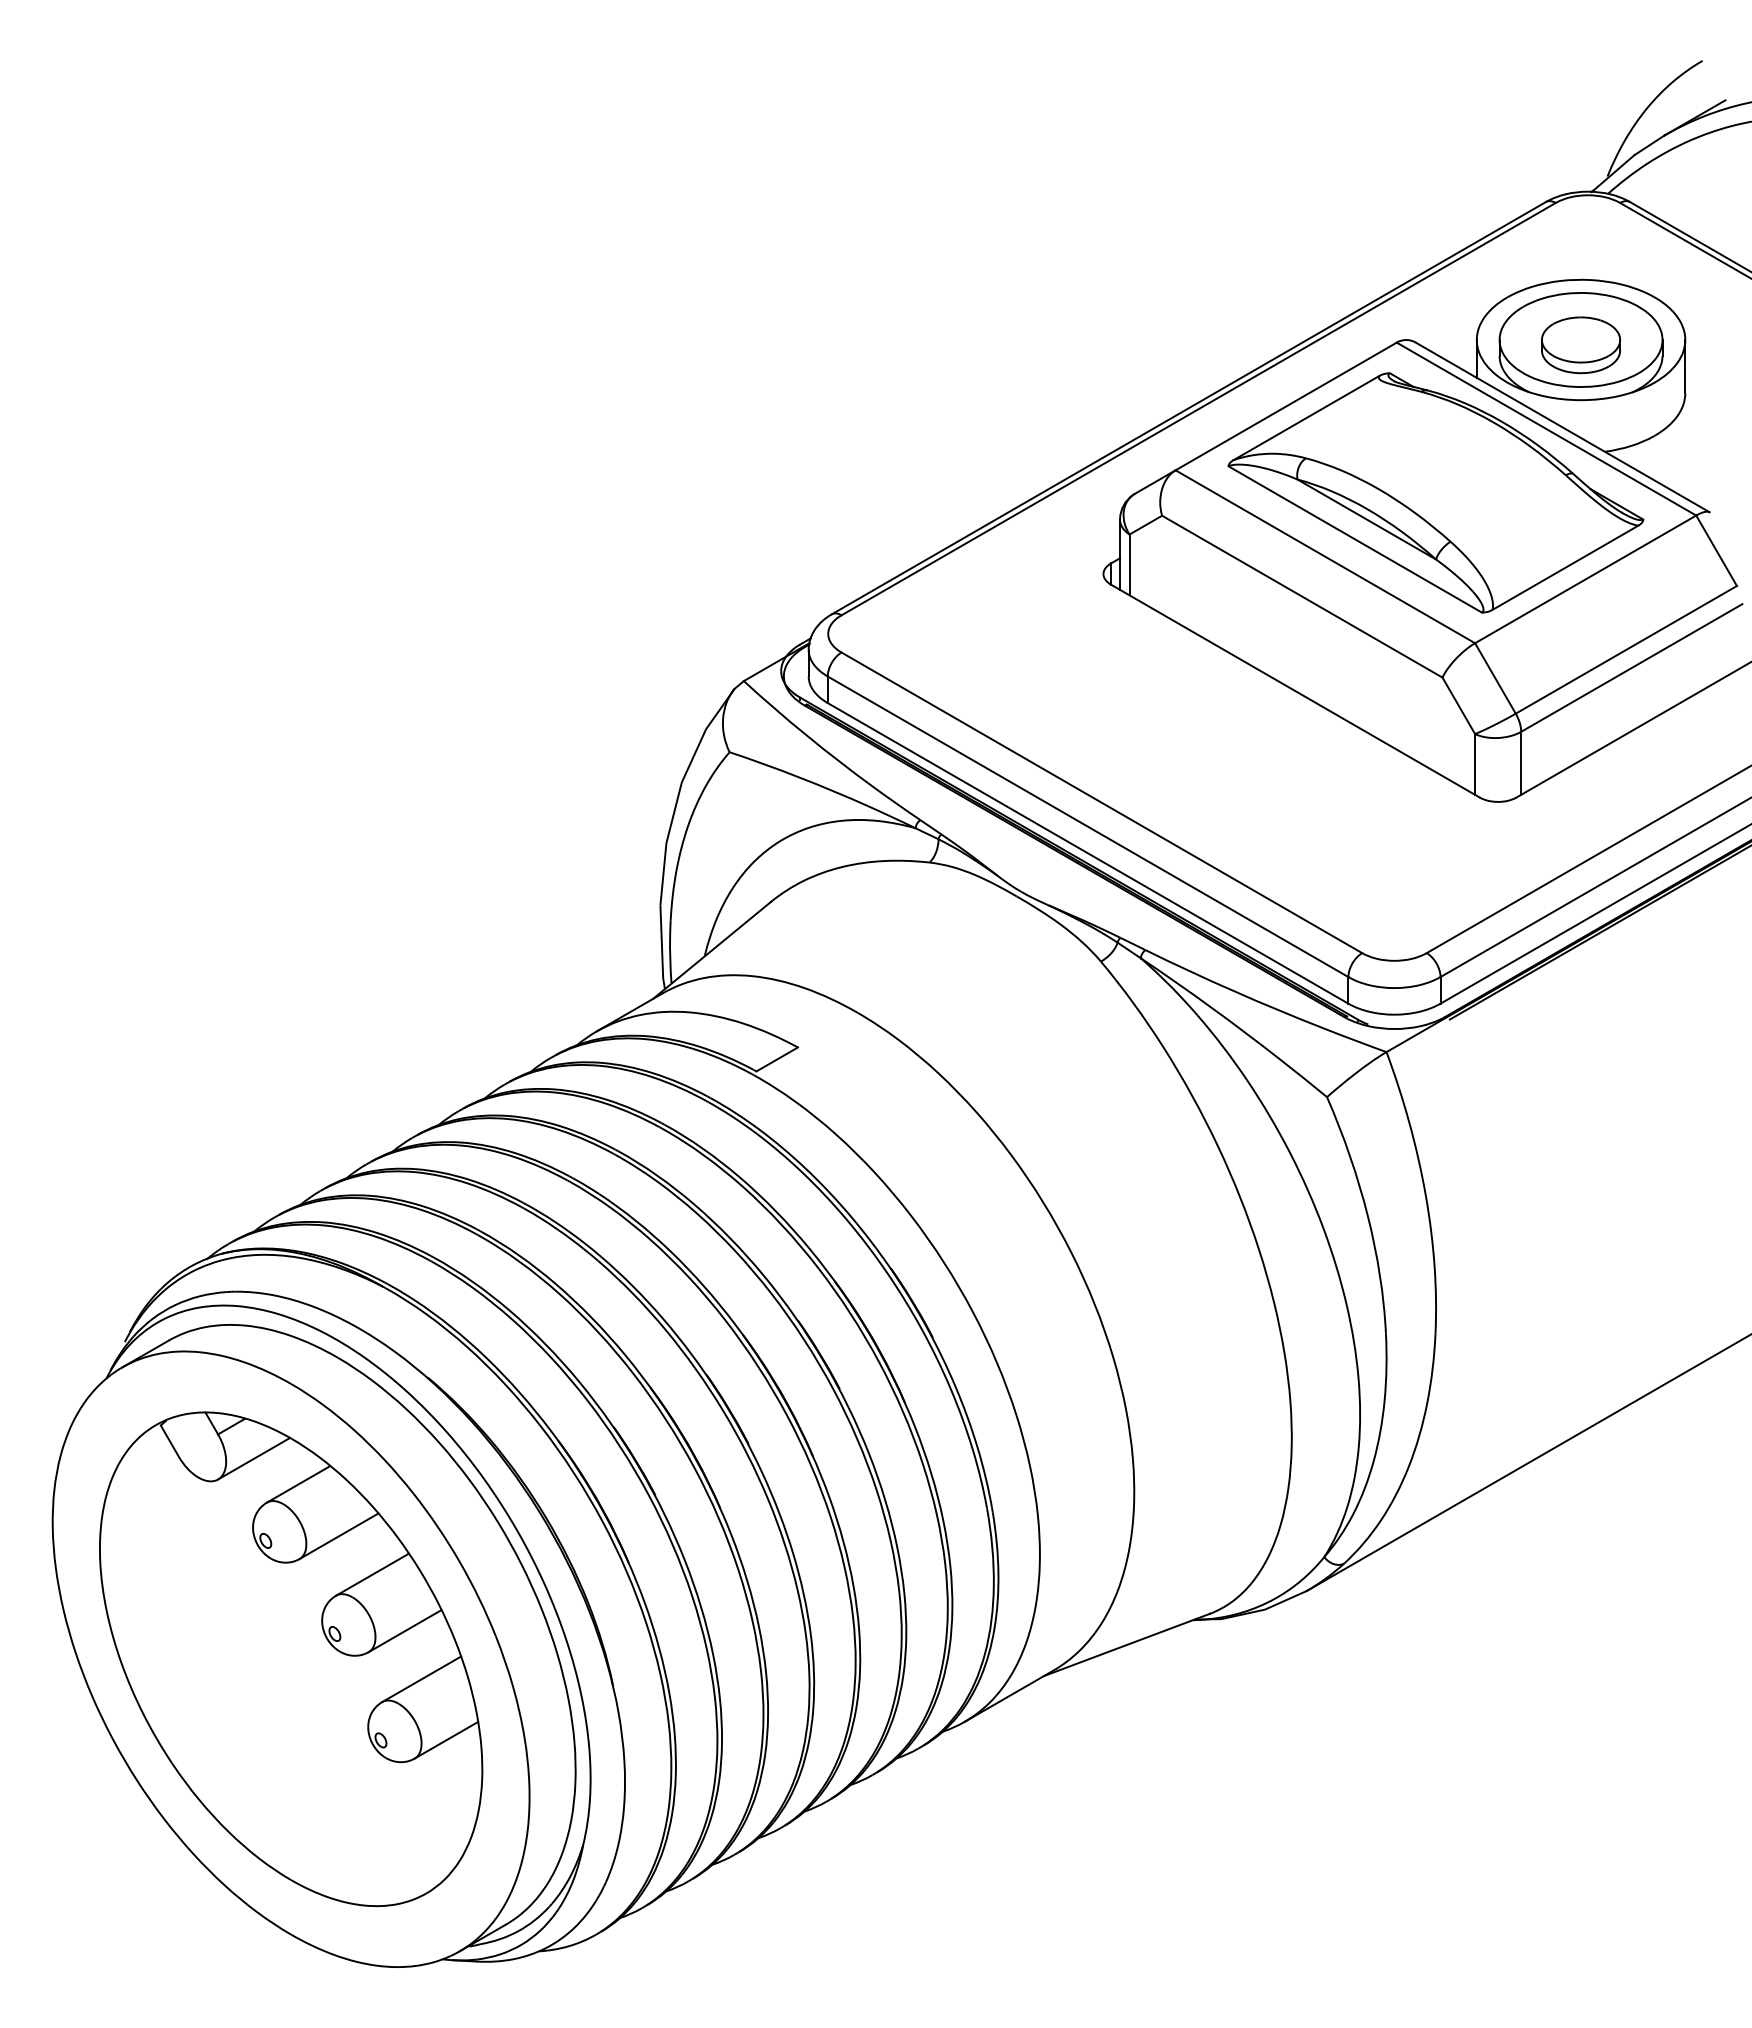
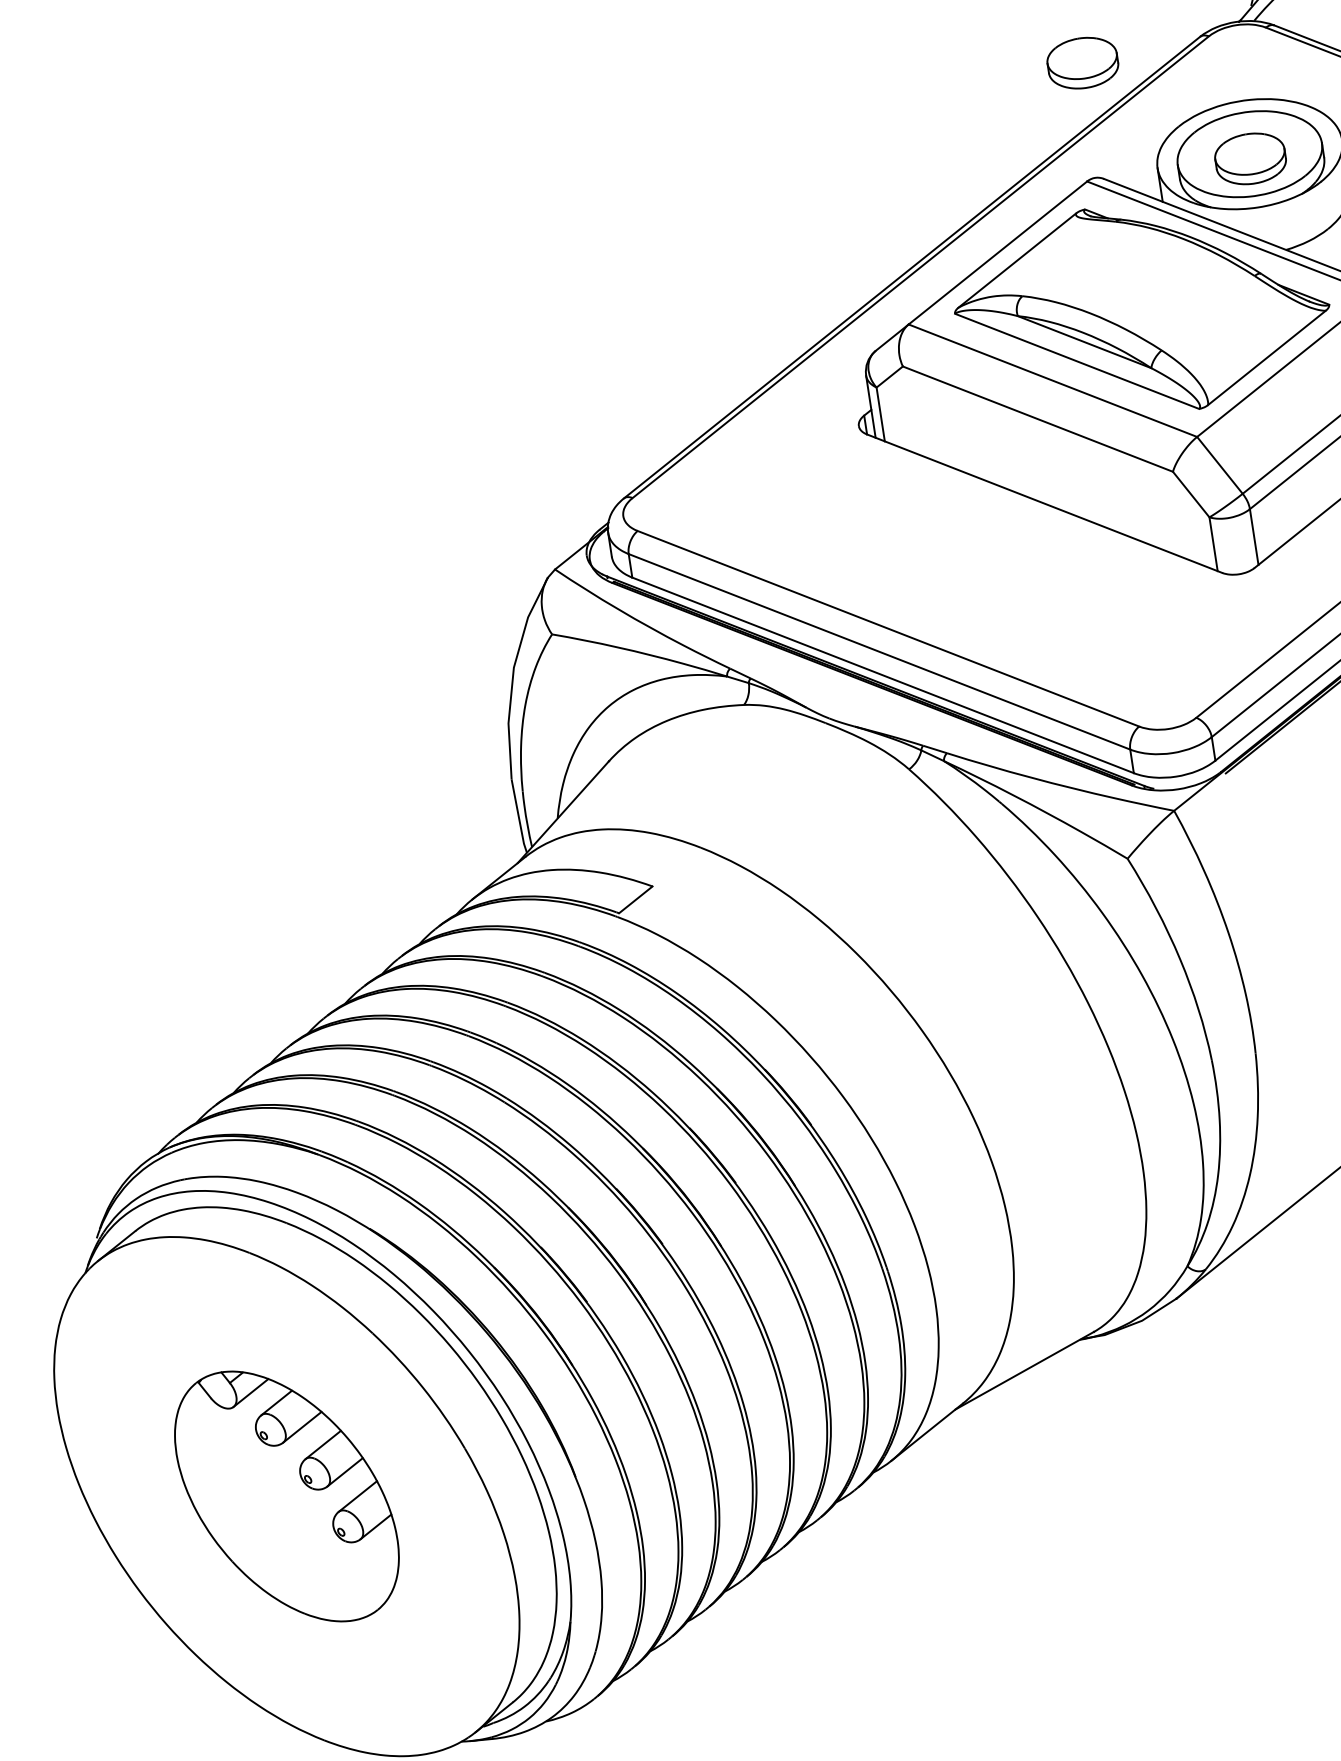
part: (1411, 211) -> (1082, 63), added
part: (291, 1658) -> (287, 1495), size x0.6

